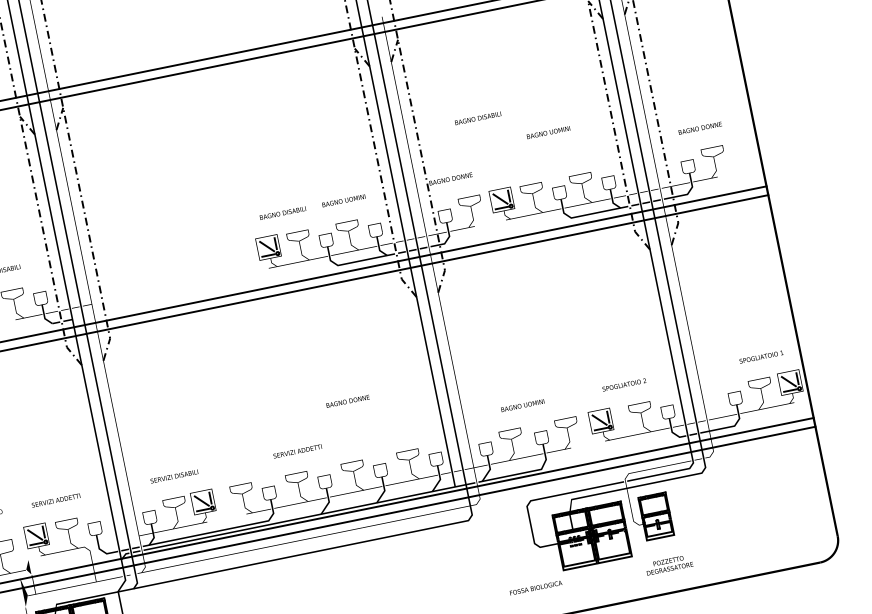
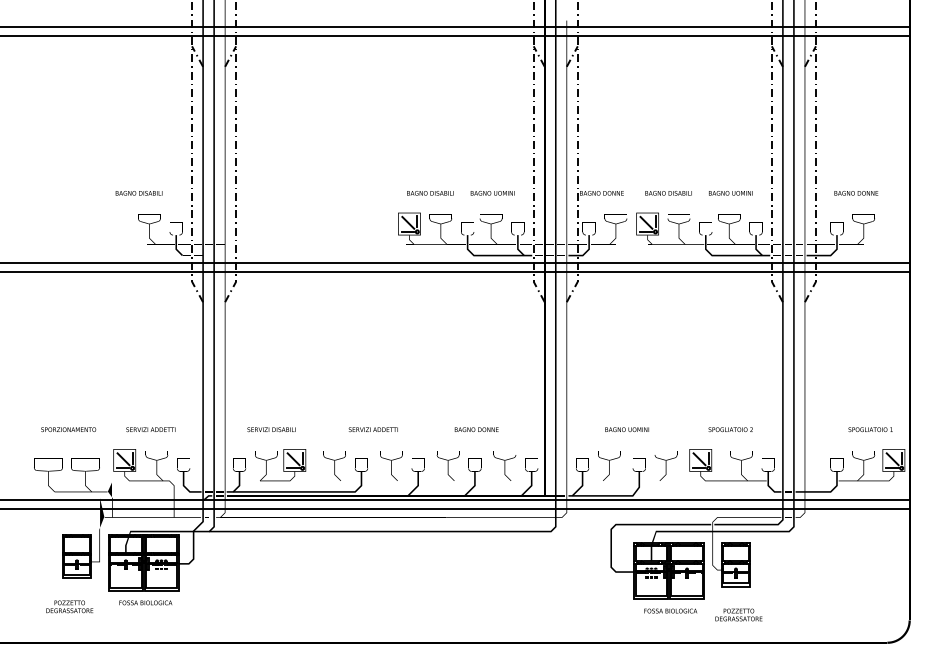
text: (478, 118) -> (668, 193), moved
text: (548, 132) -> (730, 193), moved
text: (347, 401) -> (476, 429), moved
text: (296, 451) -> (372, 429), moved
text: (535, 587) -> (670, 610), moved

